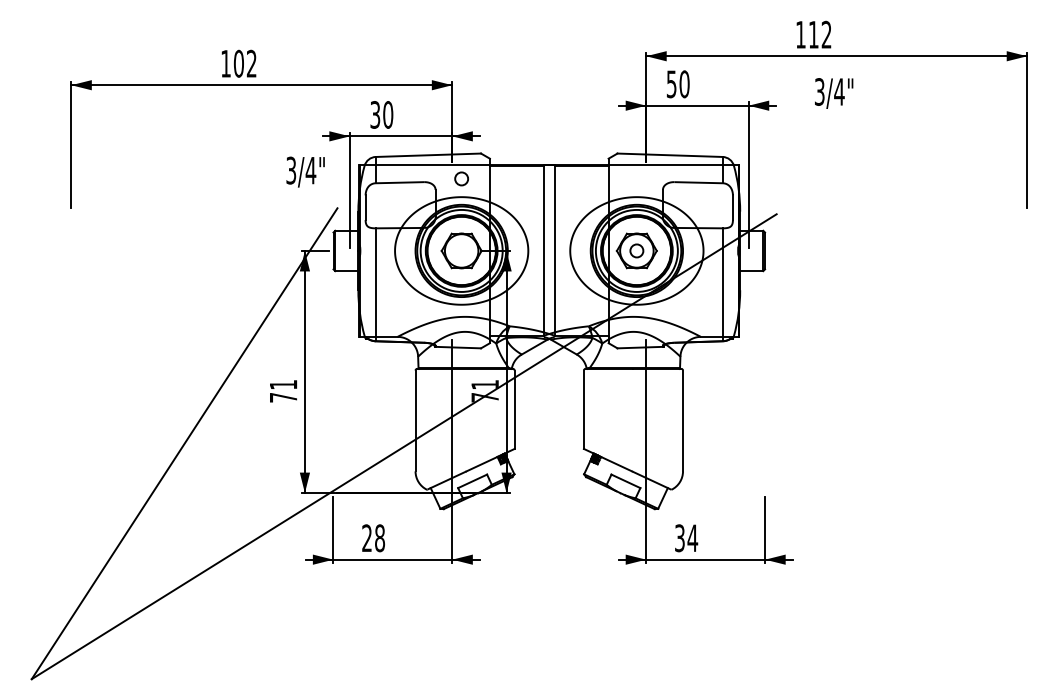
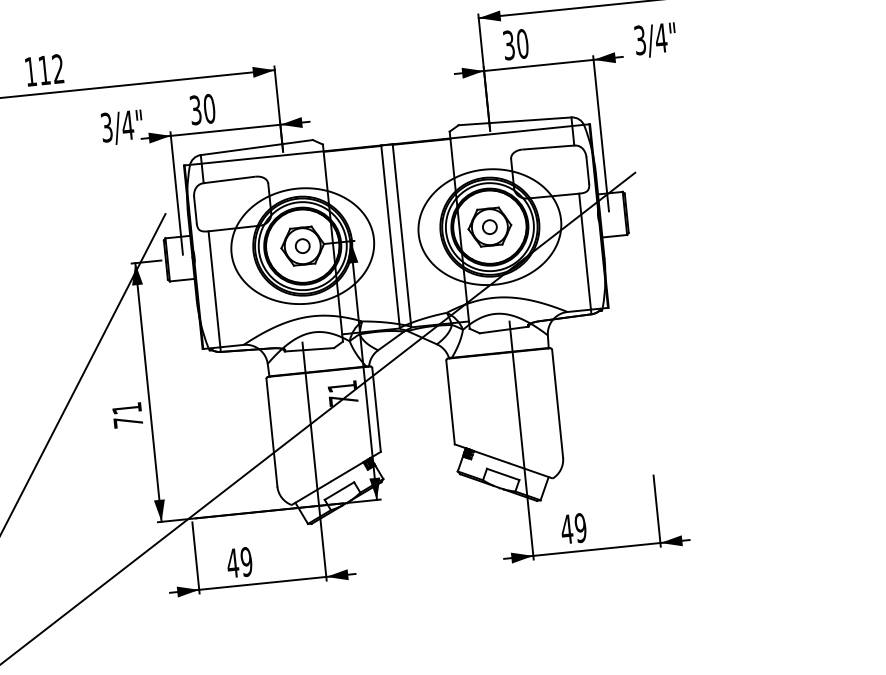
text: (238, 63) -> (44, 70), 102 -> 112
text: (671, 83) -> (508, 44), 50 -> 30
text: (834, 93) -> (656, 40), moved
text: (305, 171) -> (122, 126), moved
circle: (461, 178) -> (302, 245), moved
text: (373, 538) -> (239, 562), 28 -> 49
text: (686, 538) -> (574, 528), 34 -> 49

